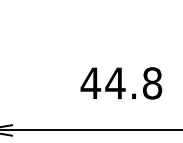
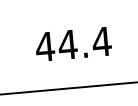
text: (152, 83) -> (102, 41), 44.8 -> 44.4

